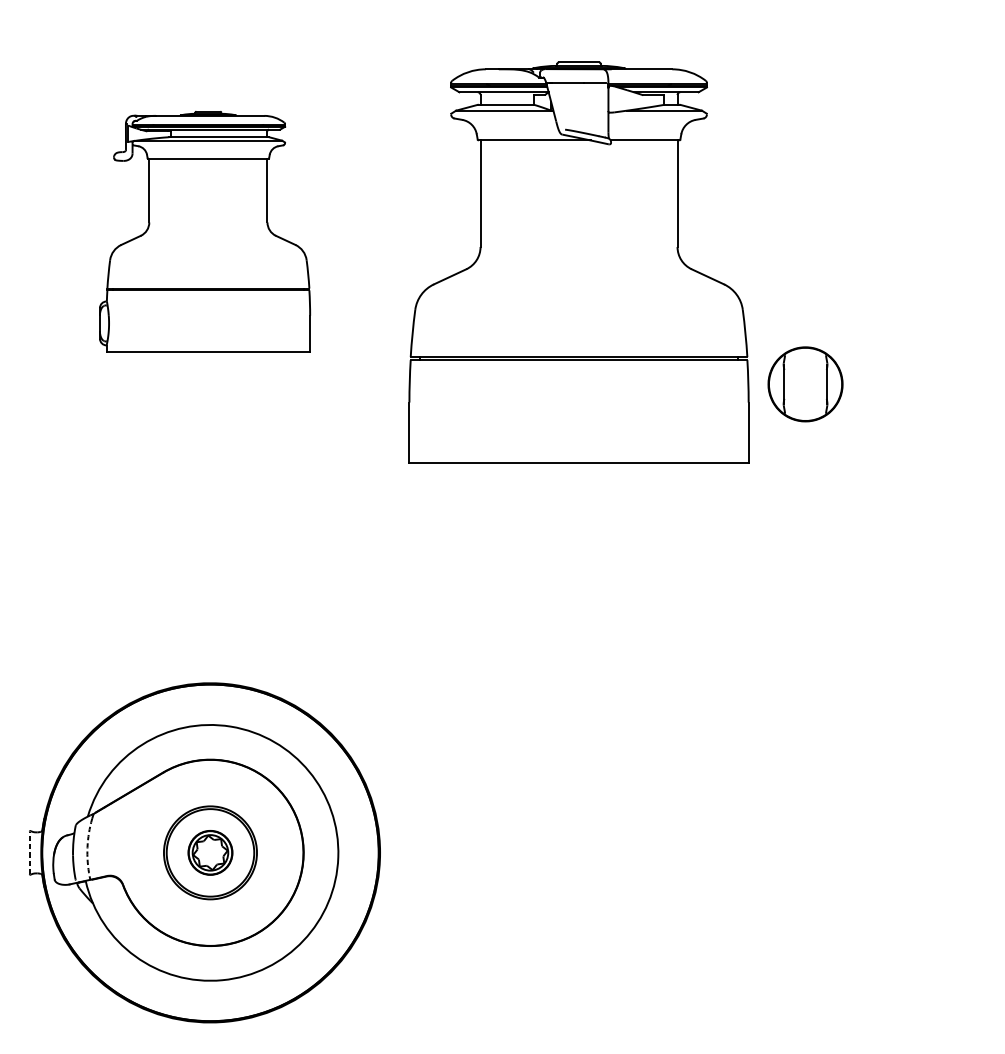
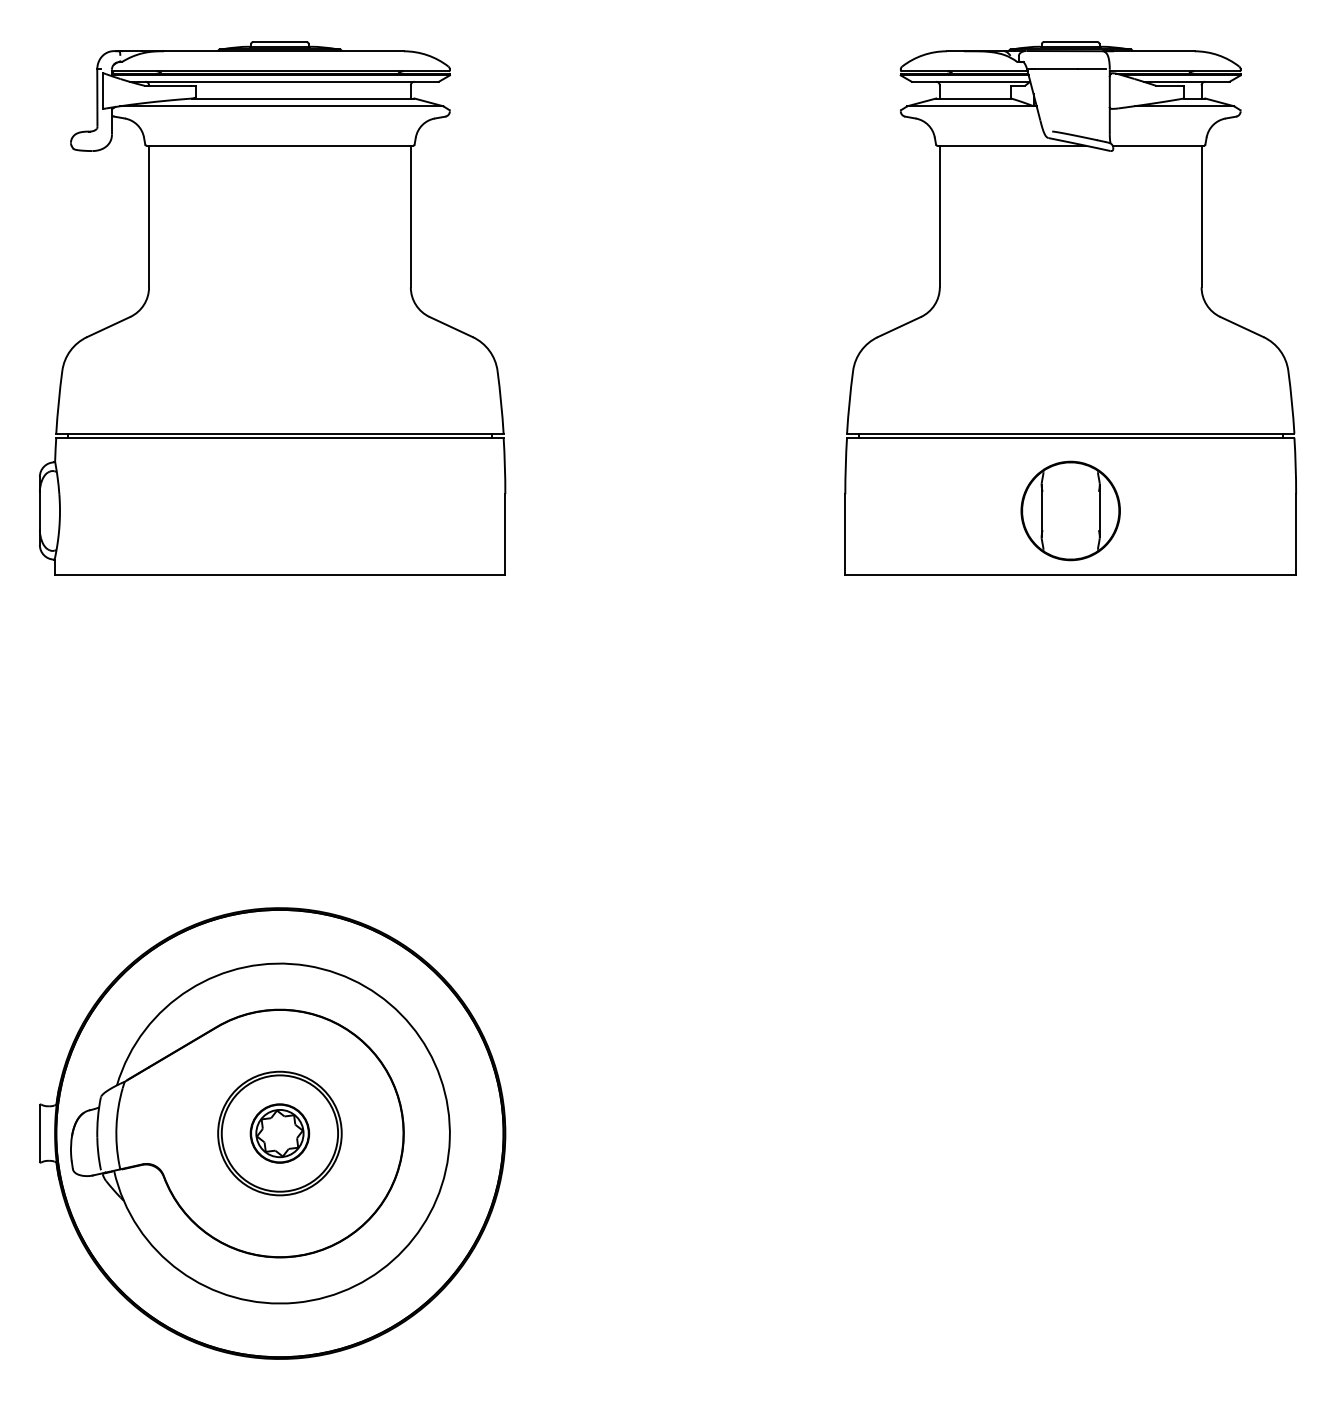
part: (204, 232) -> (272, 308), size x1.67
part: (578, 262) -> (1070, 308), moved
arc: (87, 847) -> (116, 1126), dashed -> solid
line: (29, 852) -> (39, 1133), dashed -> solid

